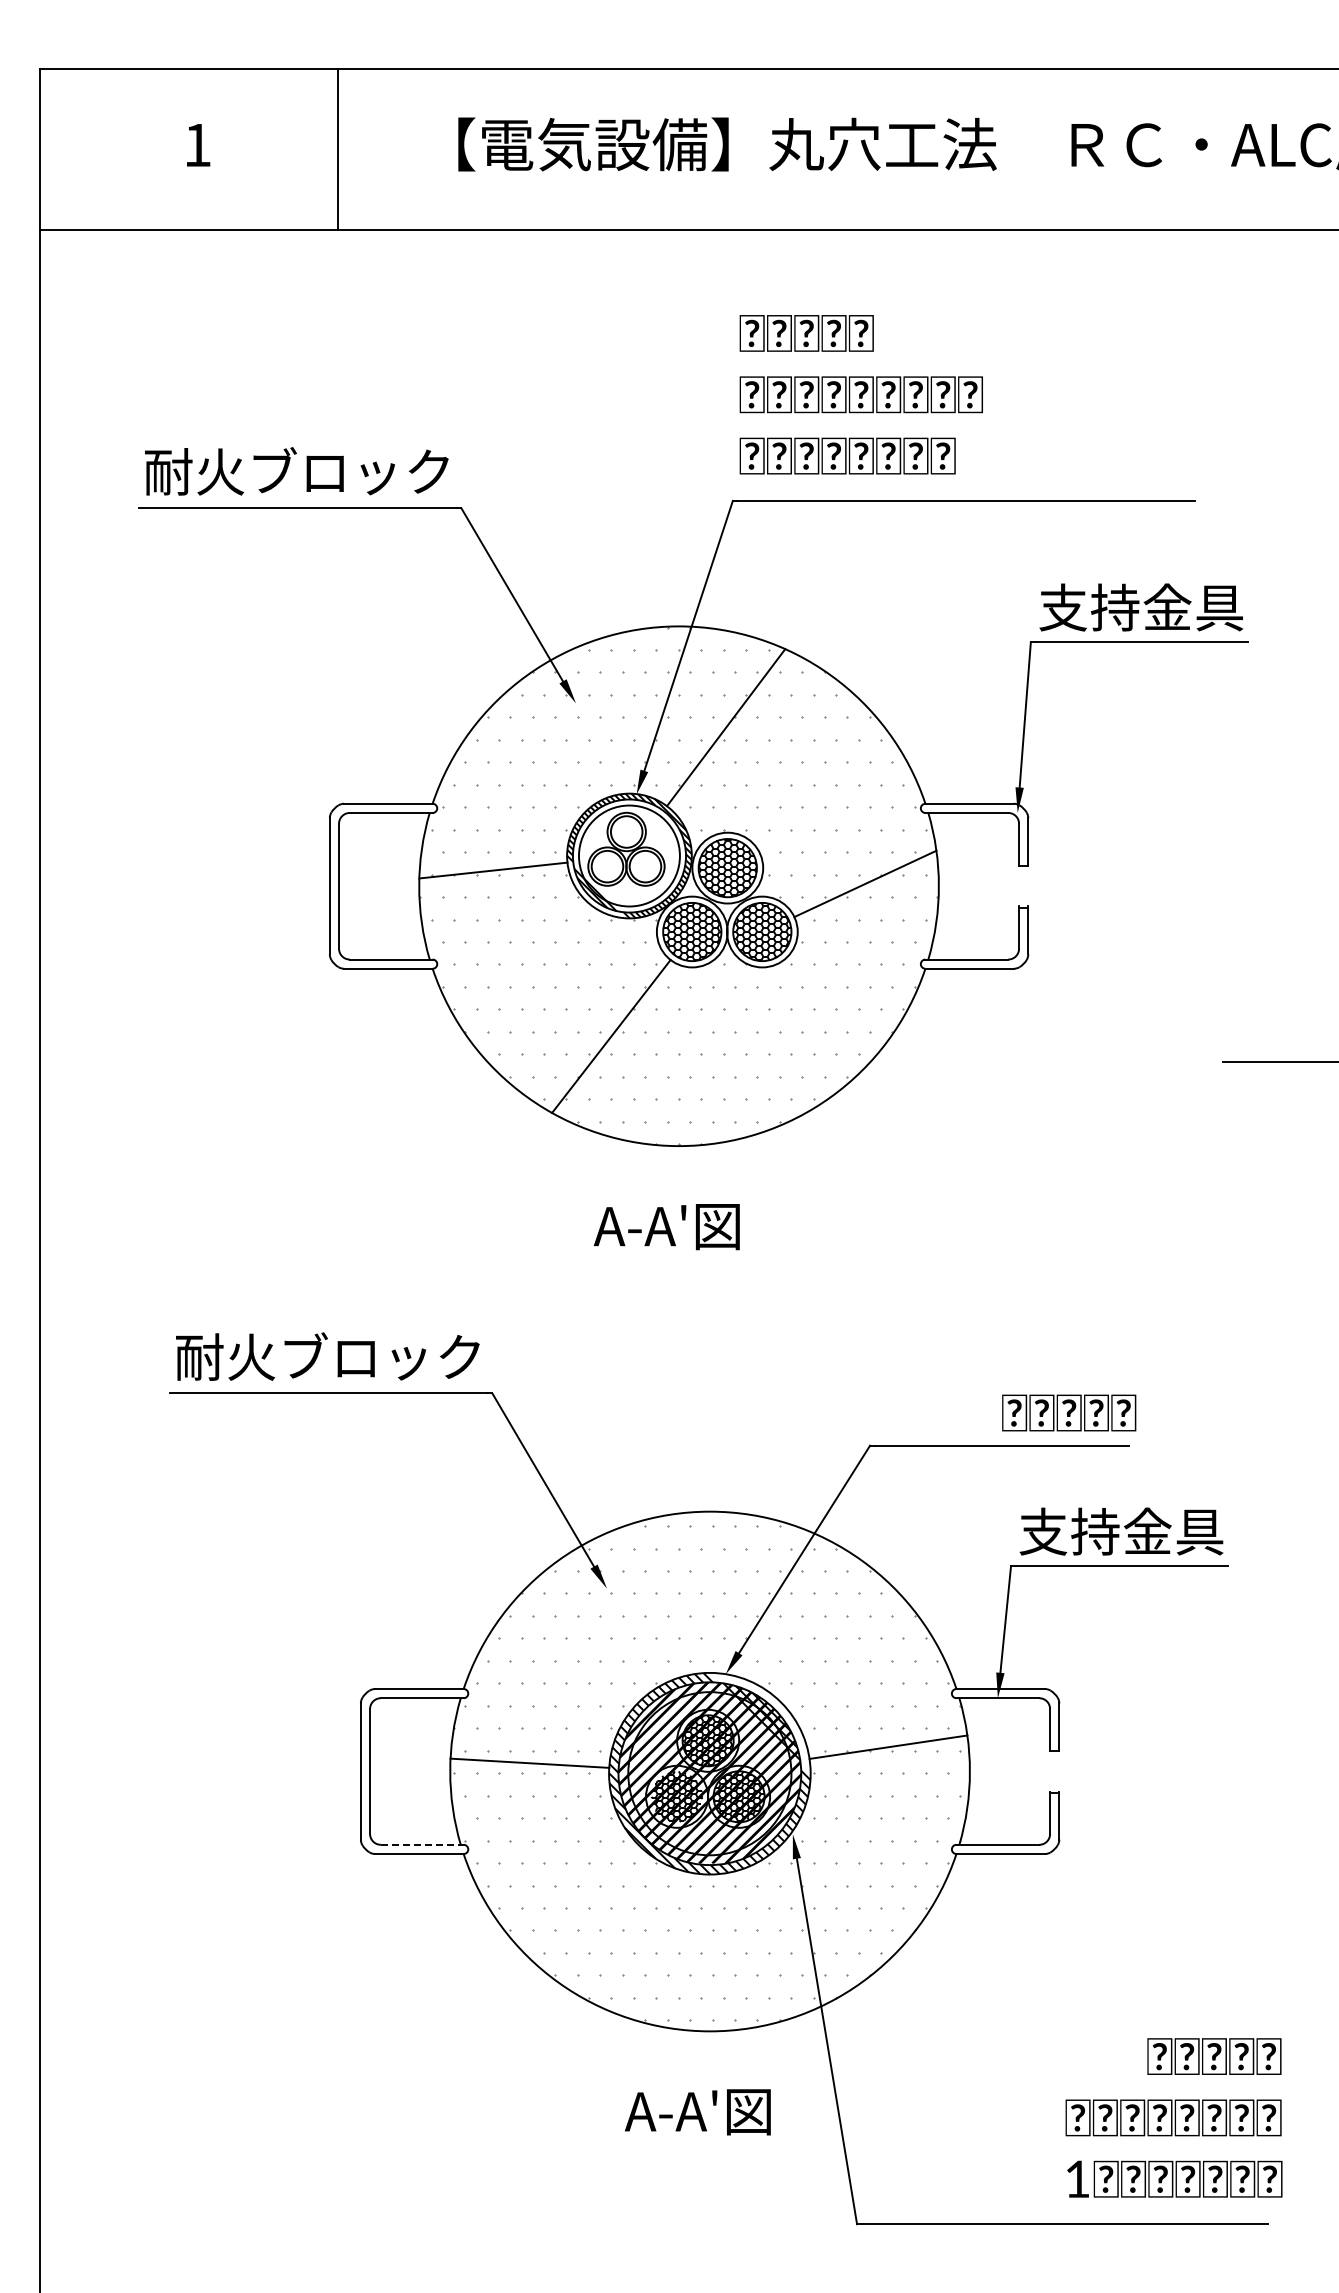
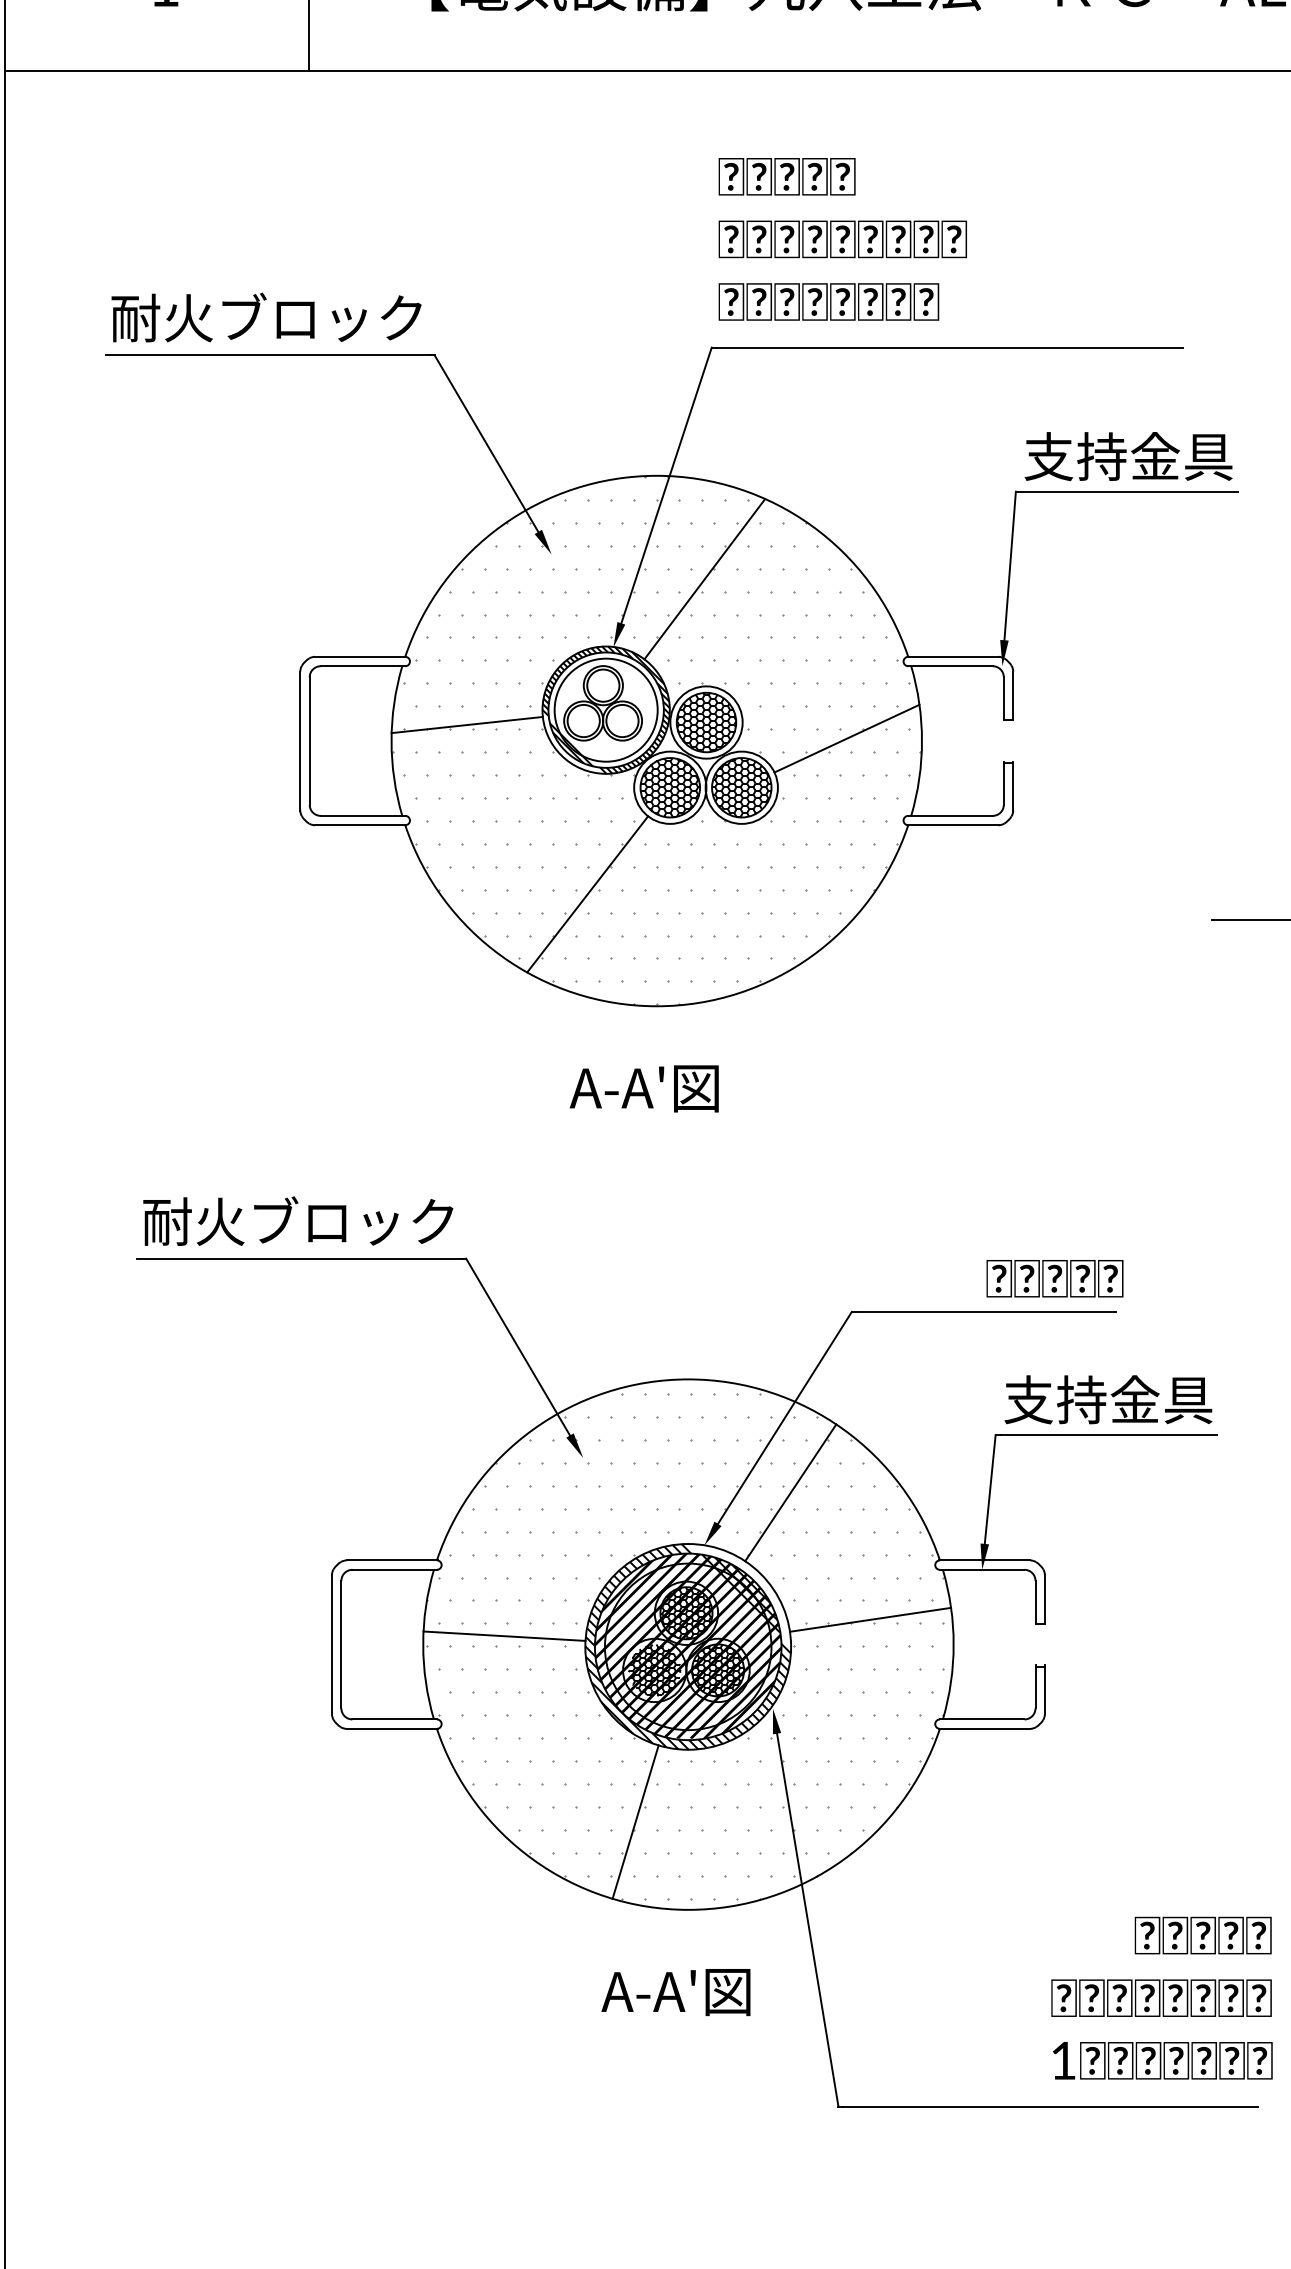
line: (809, 1622) -> (789, 1492), added
line: (422, 1844) -> (394, 1719), dashed -> solid
line: (657, 1945) -> (634, 1822), added

